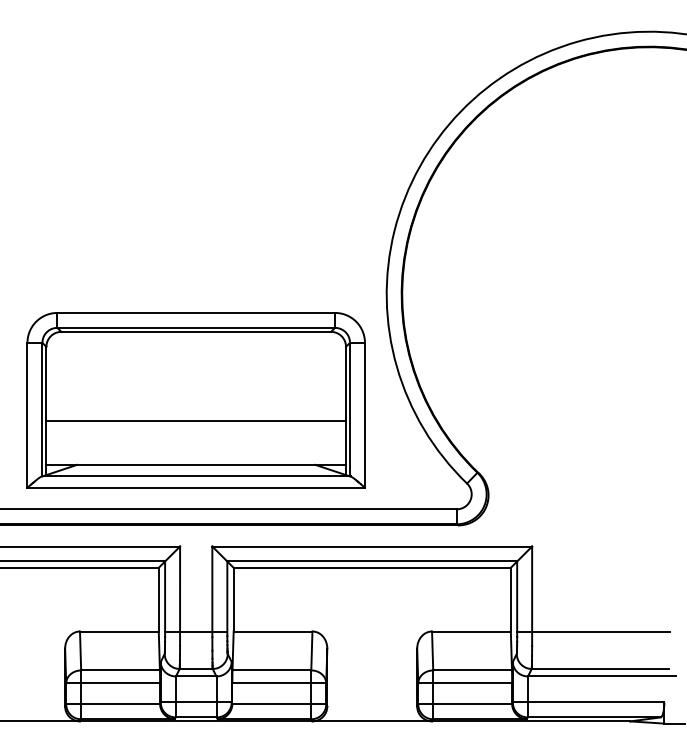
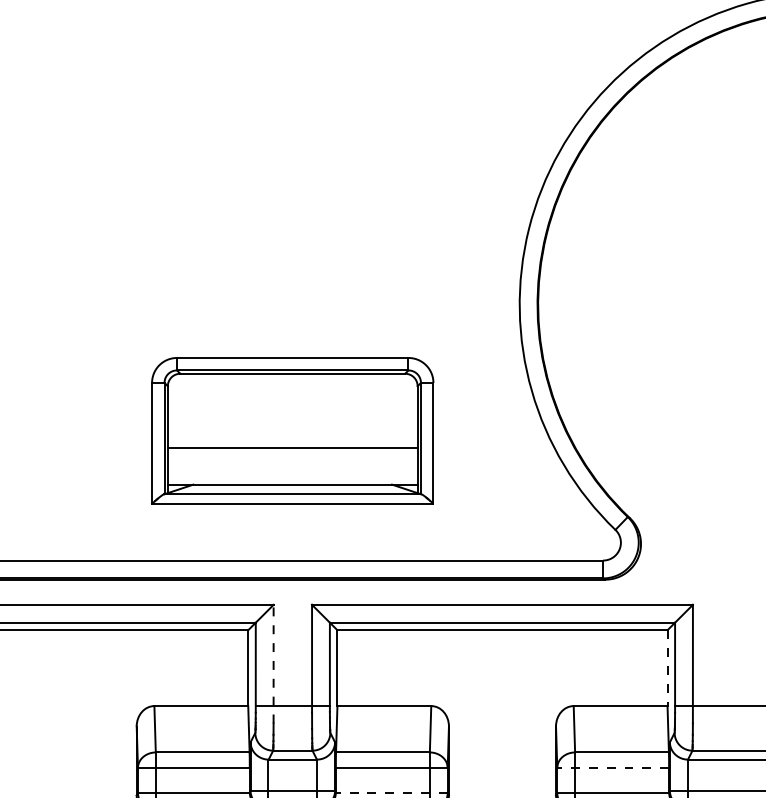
part: (195, 400) -> (291, 430), size x0.7
line: (180, 596) -> (274, 664), solid -> dashed
line: (510, 599) -> (667, 667), solid -> dashed
line: (465, 683) -> (613, 768), solid -> dashed
line: (279, 704) -> (392, 793), solid -> dashed

